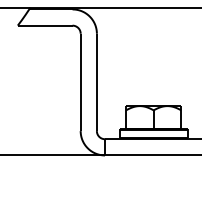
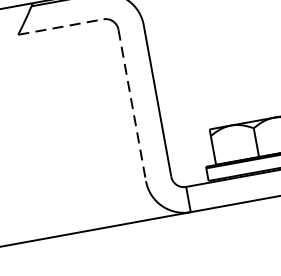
line: (45, 25) -> (61, 26), solid -> dashed
line: (80, 82) -> (131, 105), solid -> dashed

